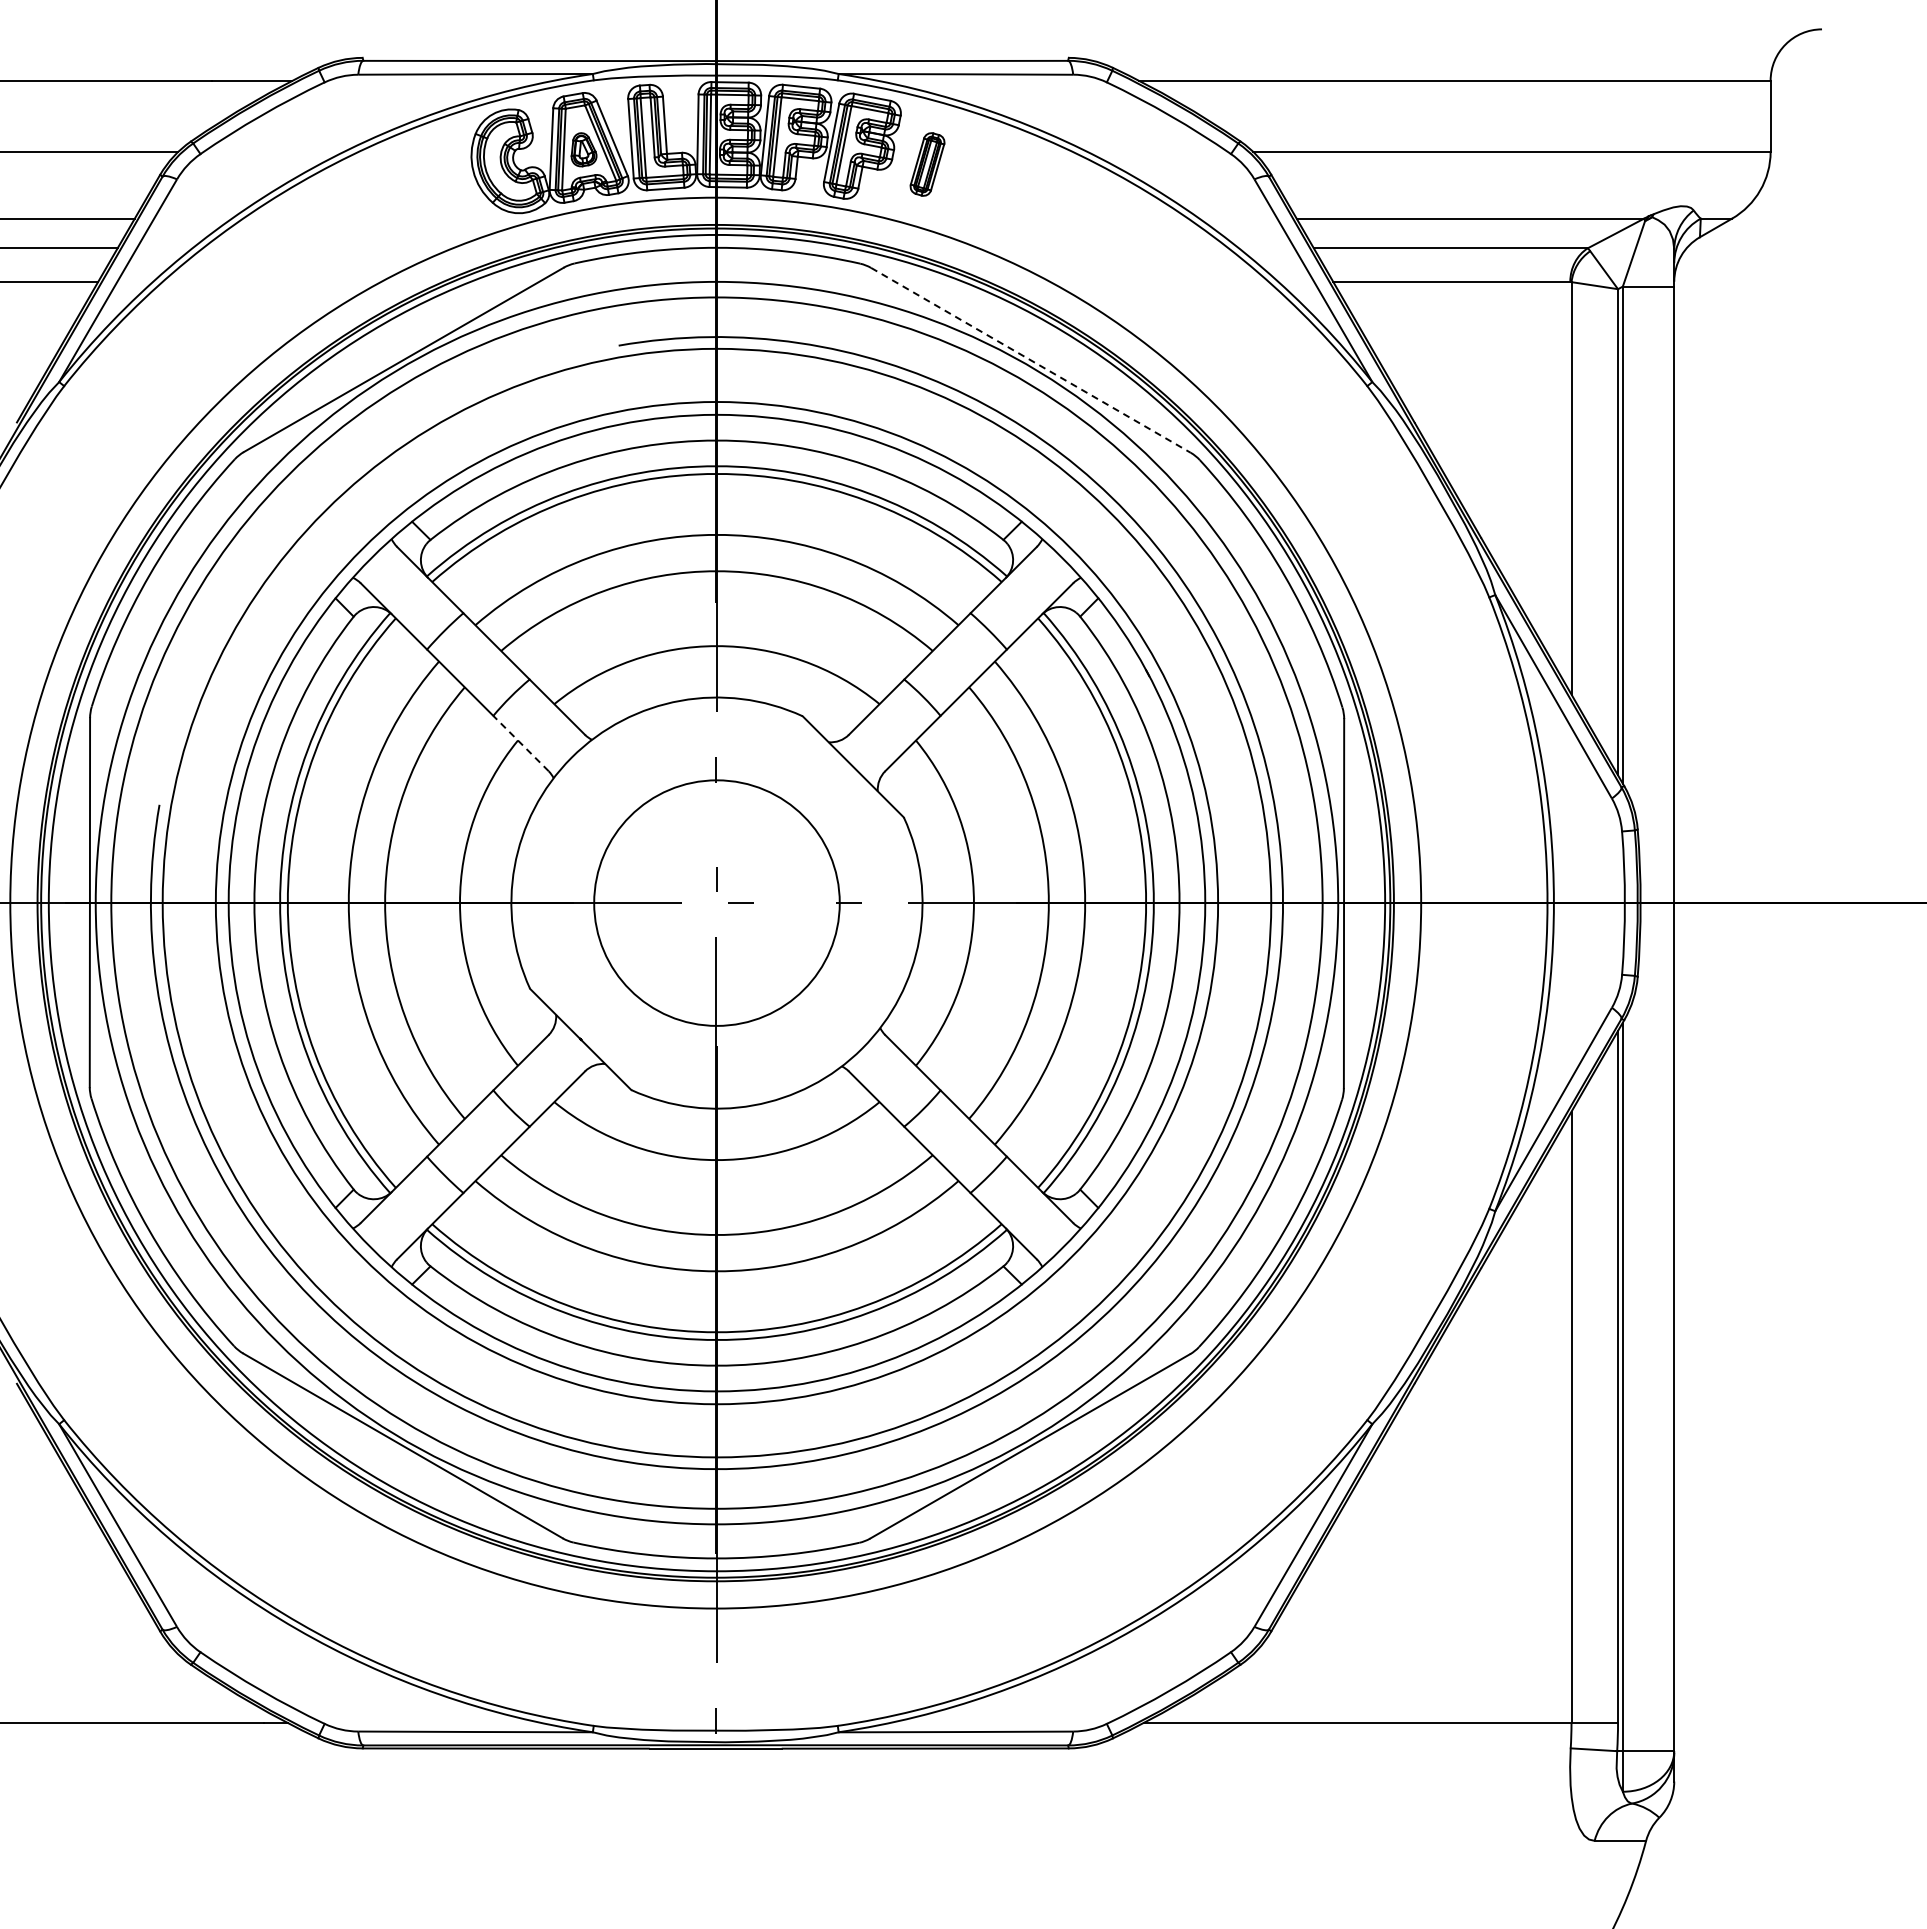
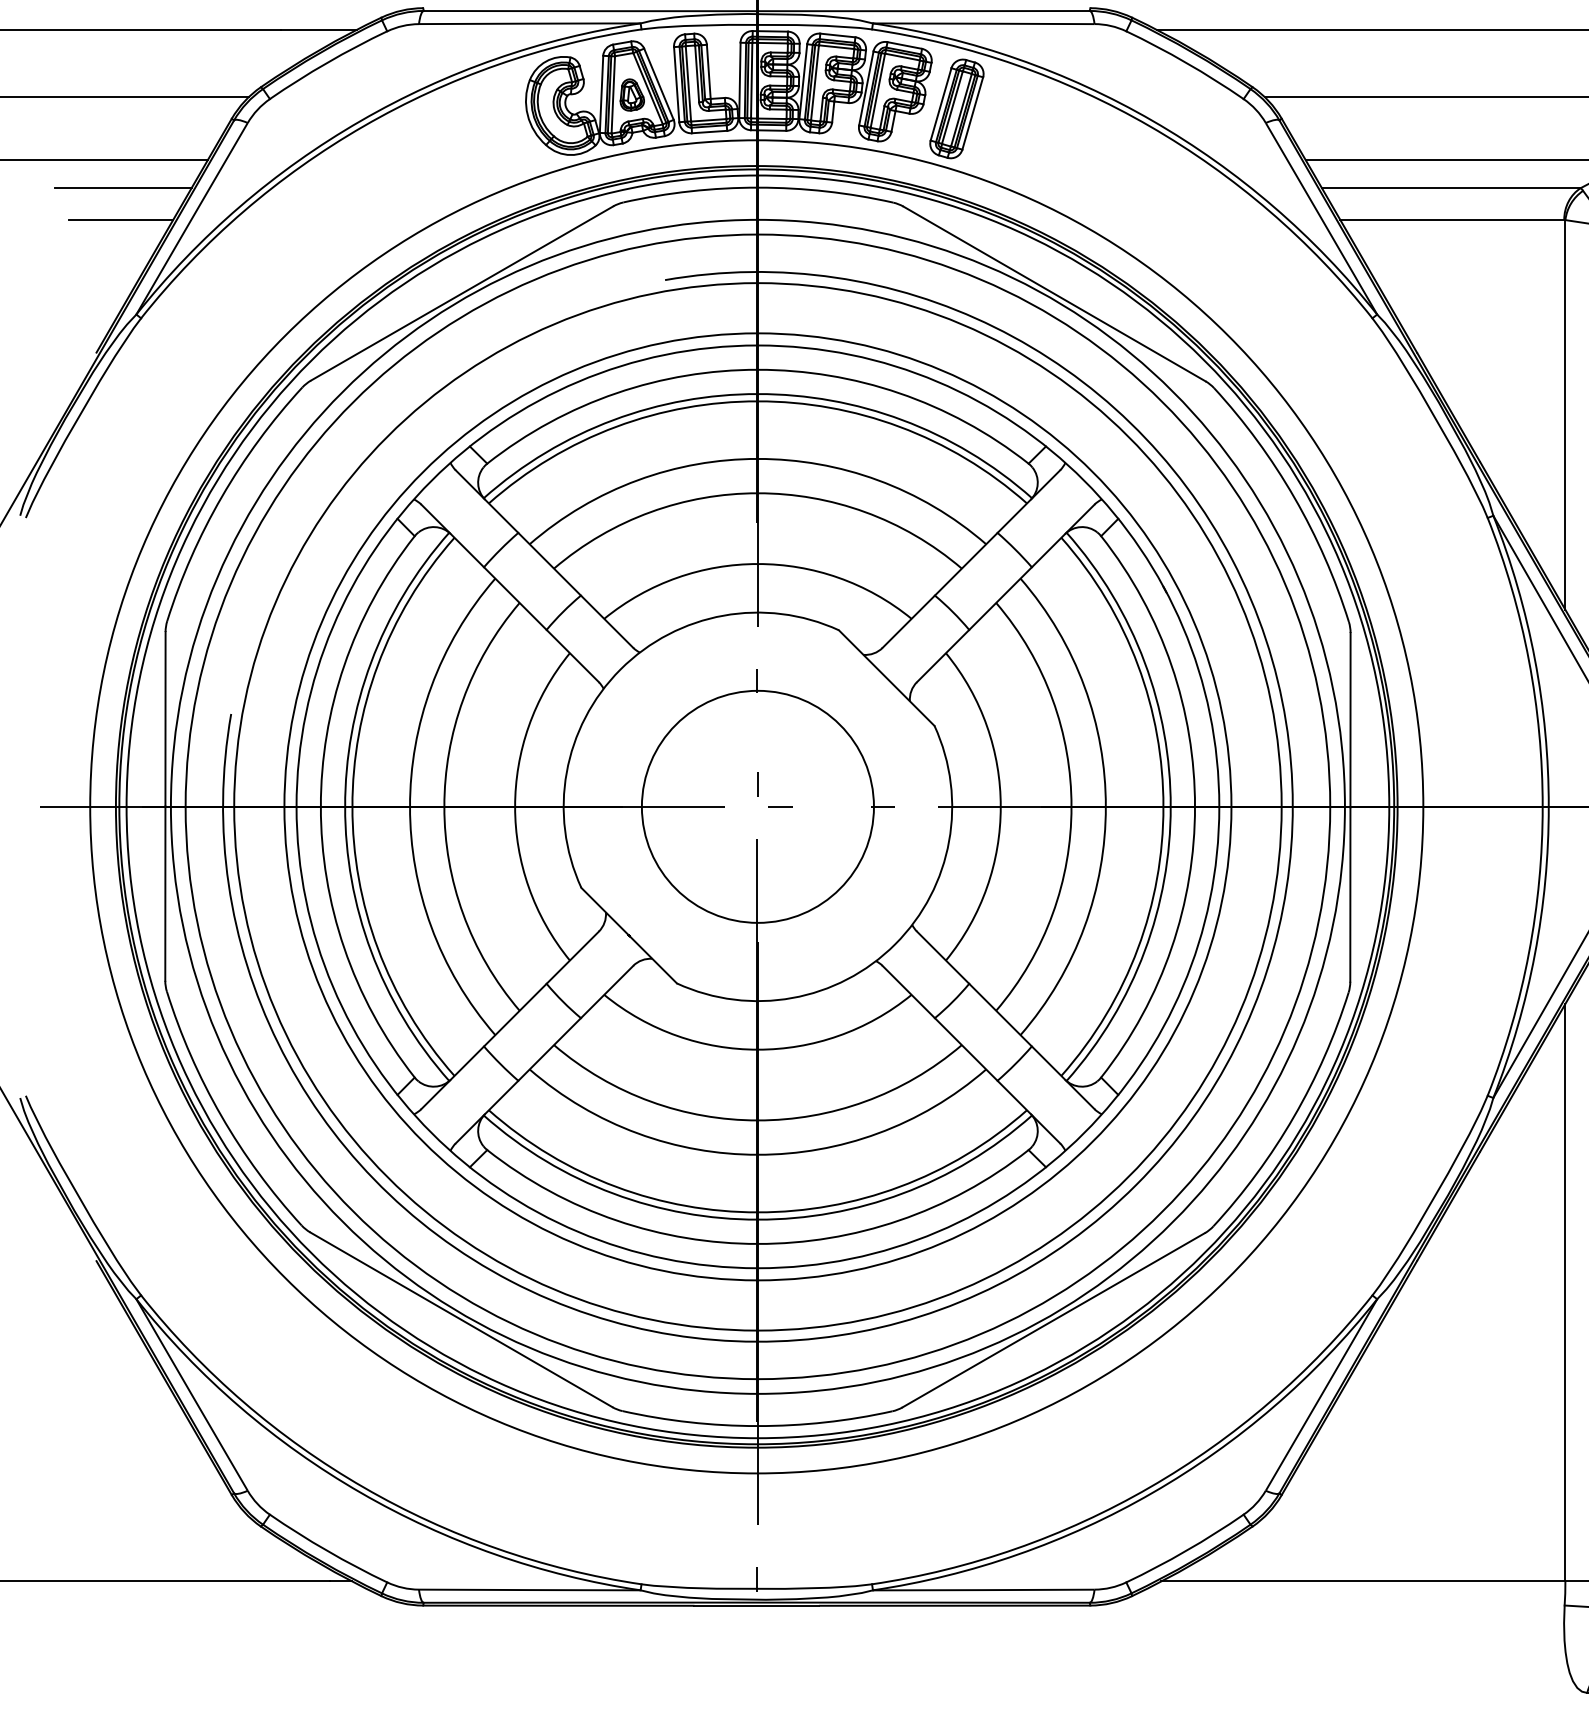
part: (927, 164) -> (956, 108), size x1.67
line: (1030, 360) -> (1054, 294), dashed -> solid
line: (520, 743) -> (572, 656), dashed -> solid

